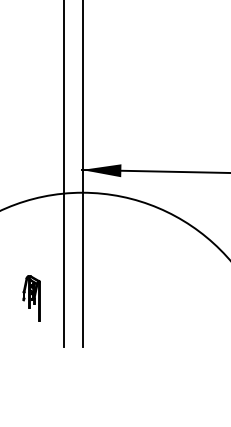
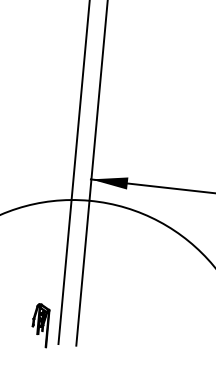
part: (31, 298) -> (40, 325), moved

